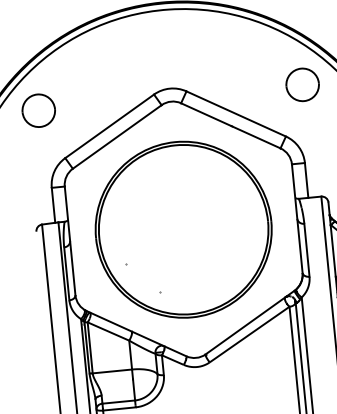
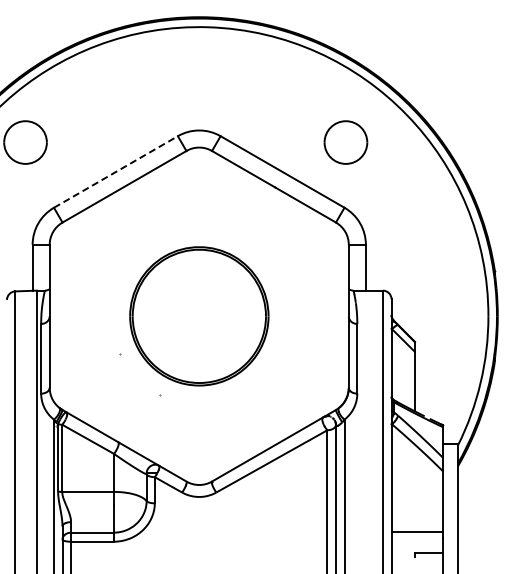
part: (302, 84) -> (345, 142), moved
line: (109, 126) -> (115, 171), solid -> dashed
part: (183, 229) -> (199, 316), size x0.6

